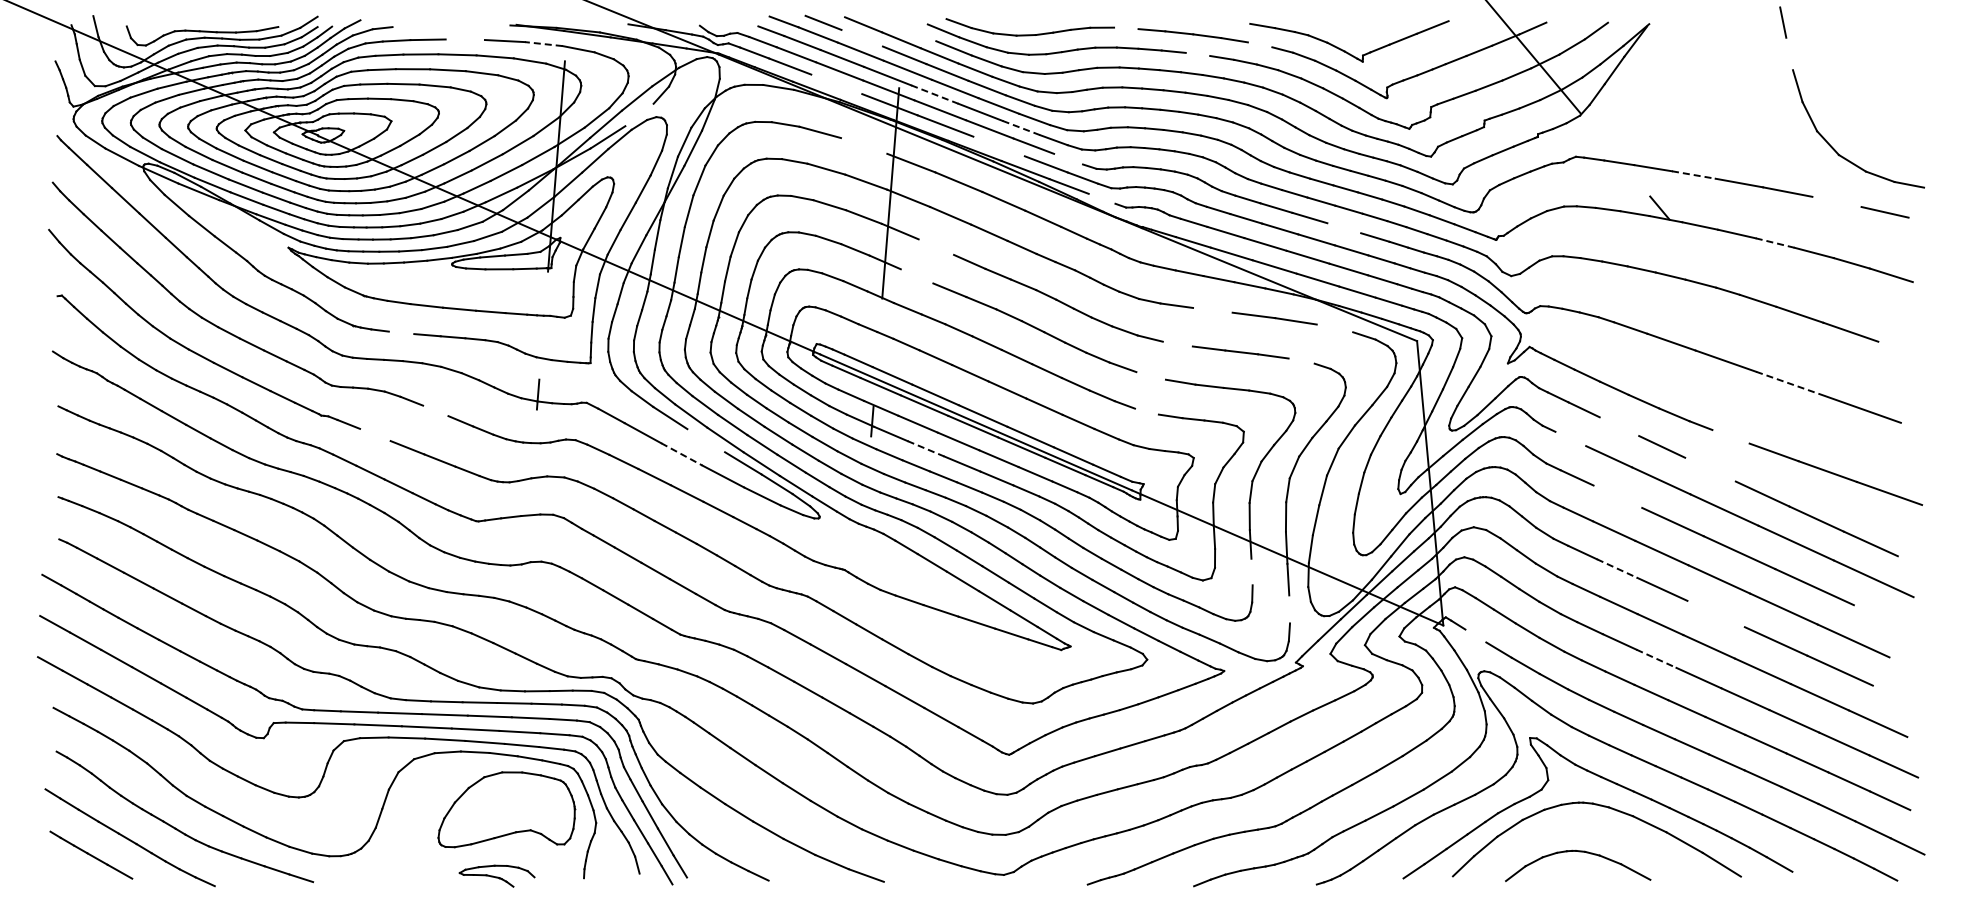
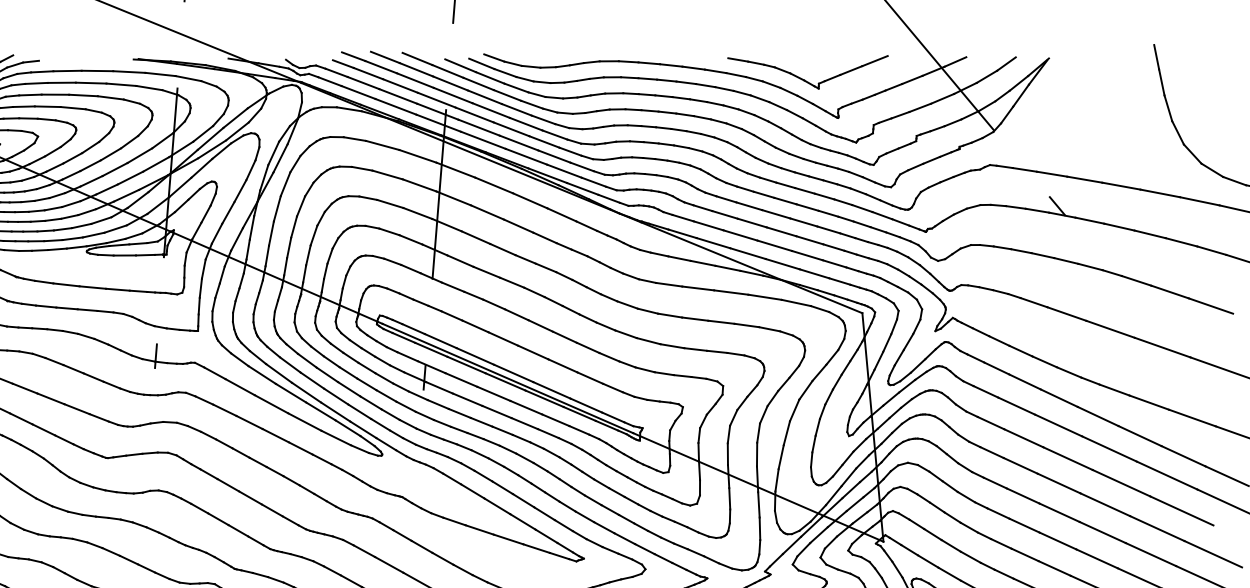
line: (1126, 28) -> (628, 61), added
line: (917, 33) -> (460, 65), added
line: (861, 37) -> (415, 69), added
line: (464, 39) -> (96, 70), added
line: (543, 44) -> (160, 74), dashed -> solid
line: (1259, 44) -> (735, 74), added
line: (1789, 53) -> (1161, 82), added
line: (1197, 54) -> (685, 82), added
line: (836, 84) -> (395, 106), added
line: (935, 94) -> (475, 114), dashed -> solid
line: (639, 114) -> (237, 131), added
line: (1021, 128) -> (544, 142), dashed -> solid
line: (864, 145) -> (418, 155), added
line: (998, 146) -> (525, 156), added
line: (1068, 158) -> (582, 166), added
line: (1694, 175) -> (1085, 180), dashed -> solid
line: (1101, 198) -> (608, 198), added
line: (1836, 201) -> (1199, 200), added
line: (1344, 228) -> (804, 222), added
line: (1775, 243) -> (1150, 234), dashed -> solid
line: (936, 246) -> (476, 237), added
line: (916, 276) -> (460, 261), added
line: (1212, 309) -> (697, 287), added
line: (1334, 328) -> (796, 303), added
line: (401, 332) -> (46, 306), added
line: (1177, 343) -> (669, 315), added
line: (1301, 360) -> (769, 328), added
line: (1150, 375) -> (648, 340), added
line: (1790, 383) -> (1162, 347), dashed -> solid
line: (435, 410) -> (73, 368), added
line: (1146, 411) -> (644, 369), added
line: (1619, 426) -> (1025, 381), added
line: (375, 434) -> (25, 388), added
line: (1730, 436) -> (1114, 389), added
line: (1570, 438) -> (985, 391), added
line: (706, 440) -> (291, 393), added
line: (926, 448) -> (468, 399), dashed -> solid
line: (681, 454) -> (271, 404), dashed -> solid
line: (1710, 469) -> (1098, 416), added
line: (1617, 496) -> (1023, 438), added
line: (1617, 568) -> (1023, 495), dashed -> solid
line: (1251, 571) -> (729, 498), added
line: (1289, 609) -> (759, 528), added
line: (1715, 613) -> (1102, 532), added
line: (1475, 635) -> (909, 549), added
line: (1656, 658) -> (1054, 568), dashed -> solid

